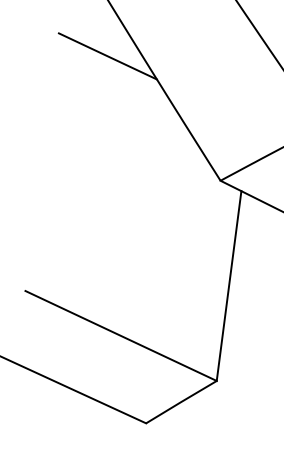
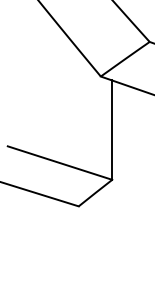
line: (107, 55) -> (34, 19), removed

